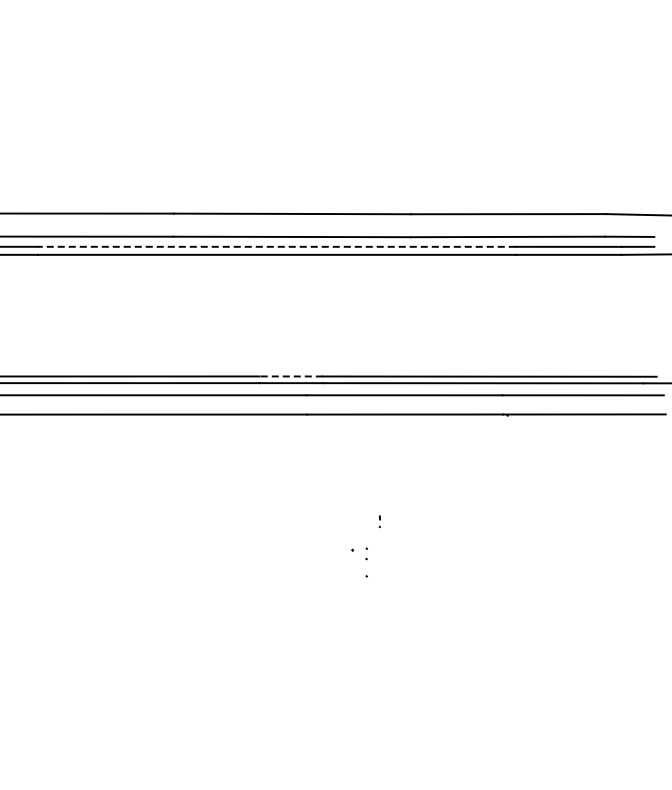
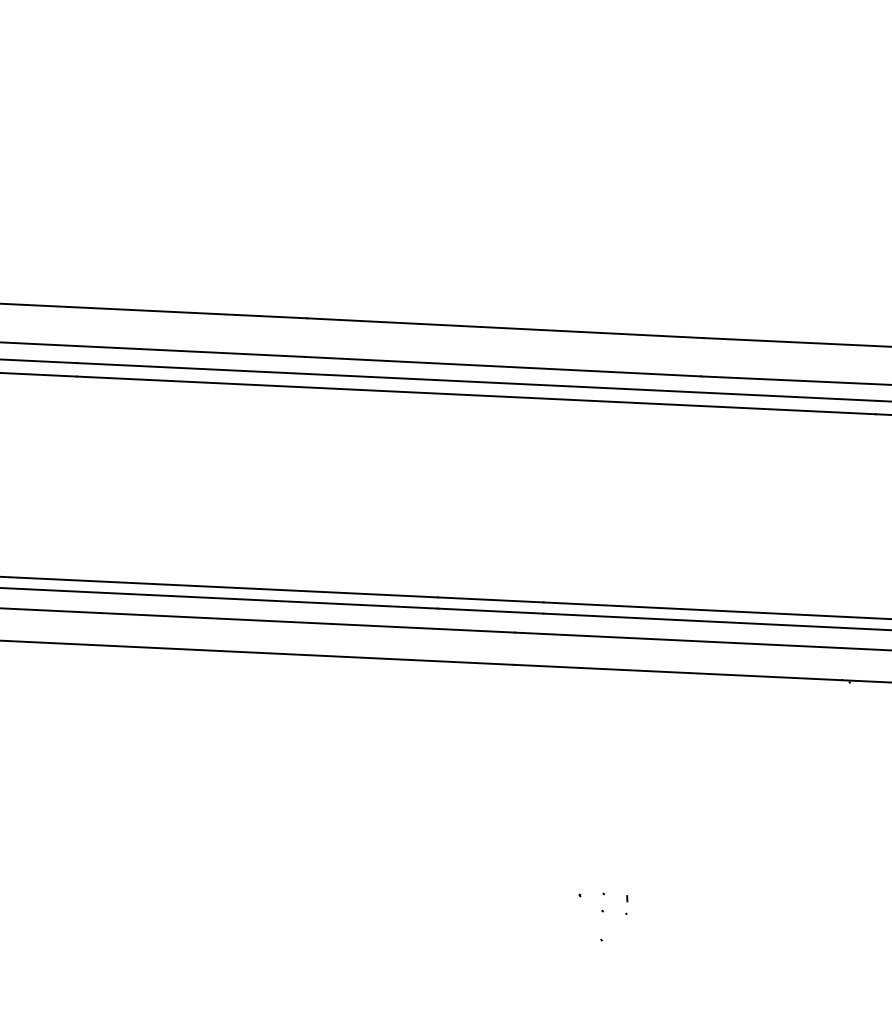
line: (276, 246) -> (476, 381), dashed -> solid
line: (291, 376) -> (491, 599), dashed -> solid
part: (379, 521) -> (626, 904), moved

